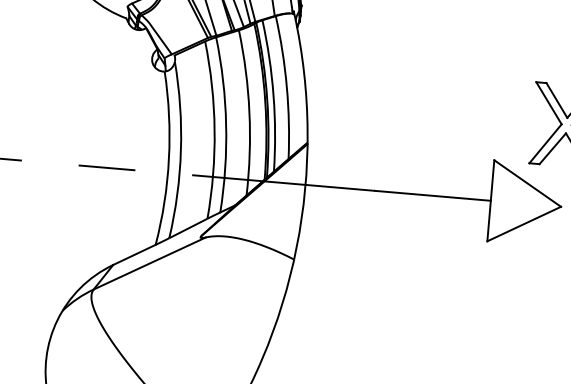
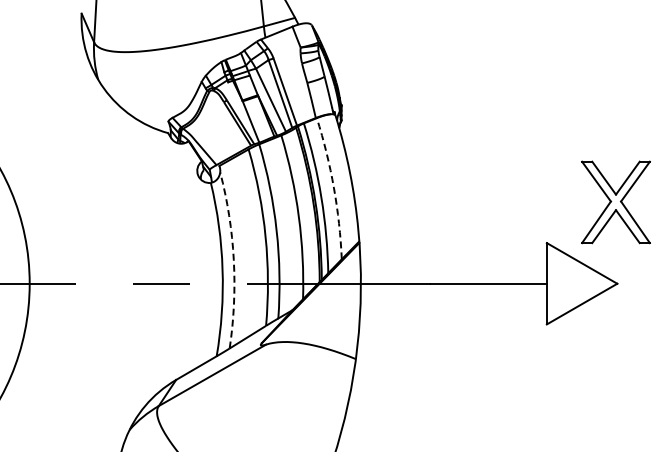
arc: (286, 86) -> (333, 187), solid -> dashed
arc: (180, 149) -> (233, 259), solid -> dashed

